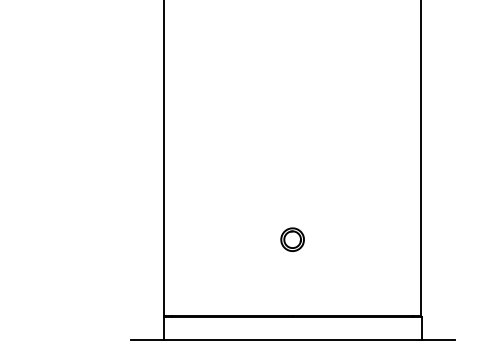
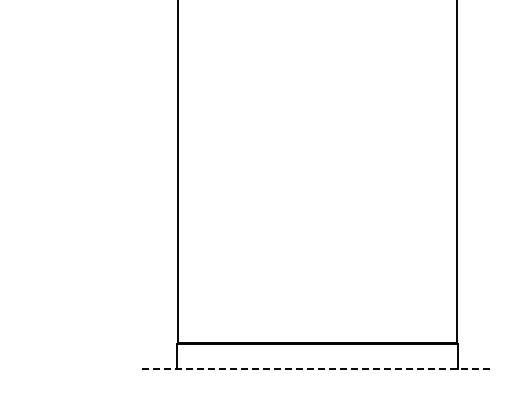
part: (292, 239) -> (317, 259), removed
line: (292, 339) -> (317, 368), solid -> dashed

